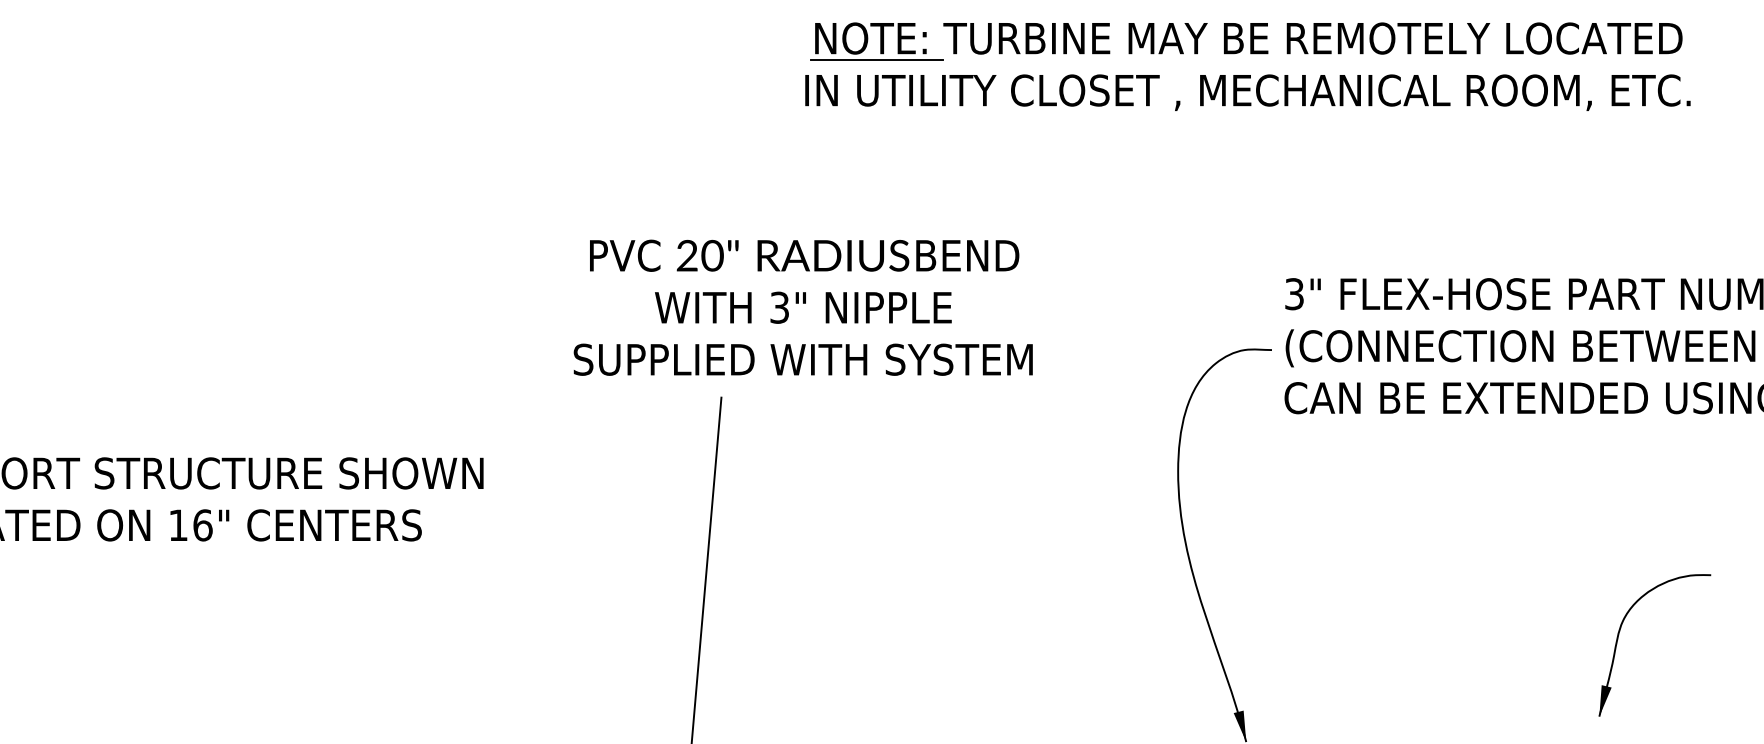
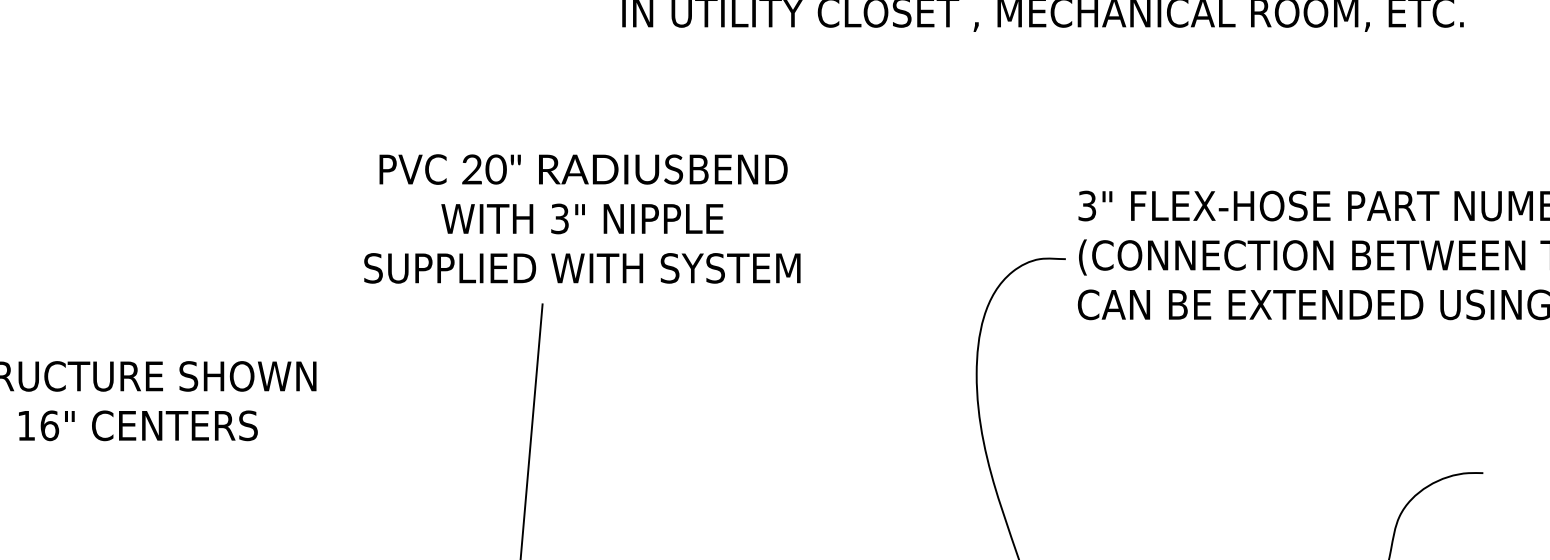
text: (802, 307) -> (581, 218), moved

